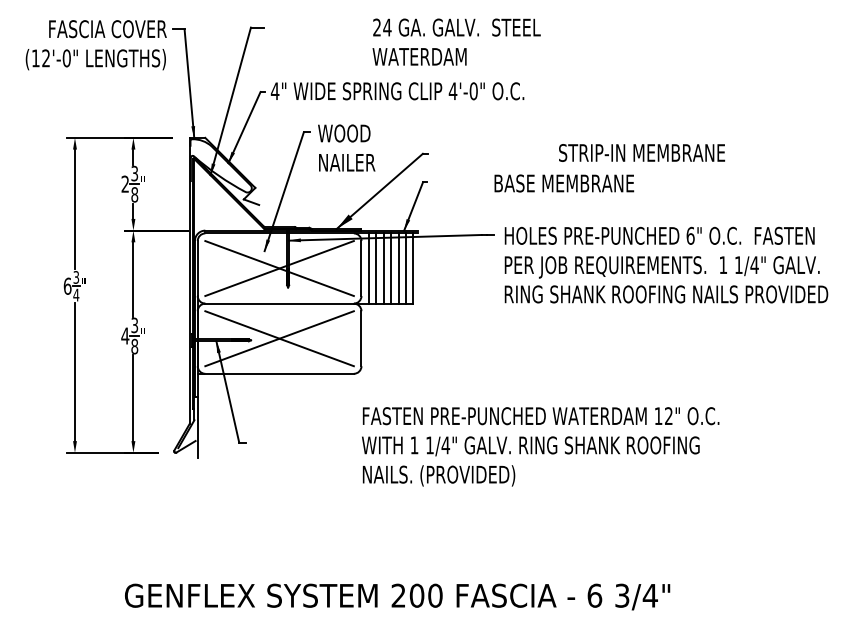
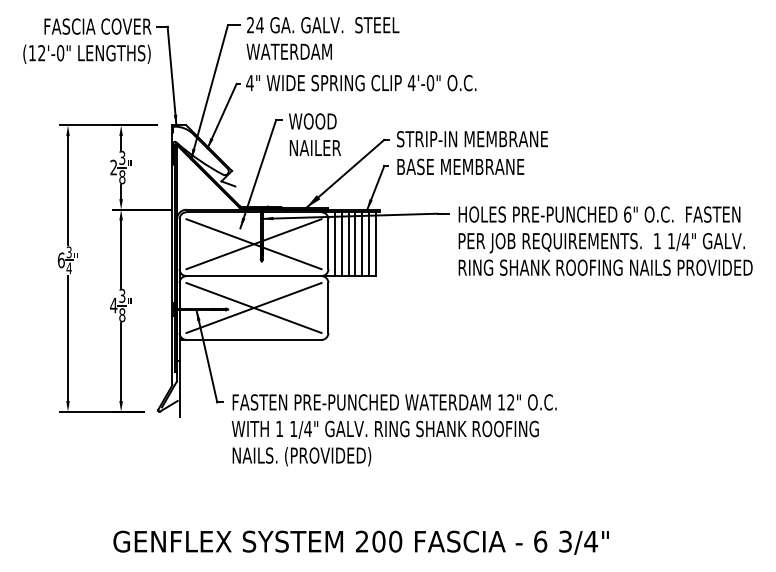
text: (456, 42) -> (322, 38), moved
text: (642, 153) -> (472, 139), moved
text: (563, 183) -> (460, 166), moved
text: (539, 447) -> (393, 430), moved

